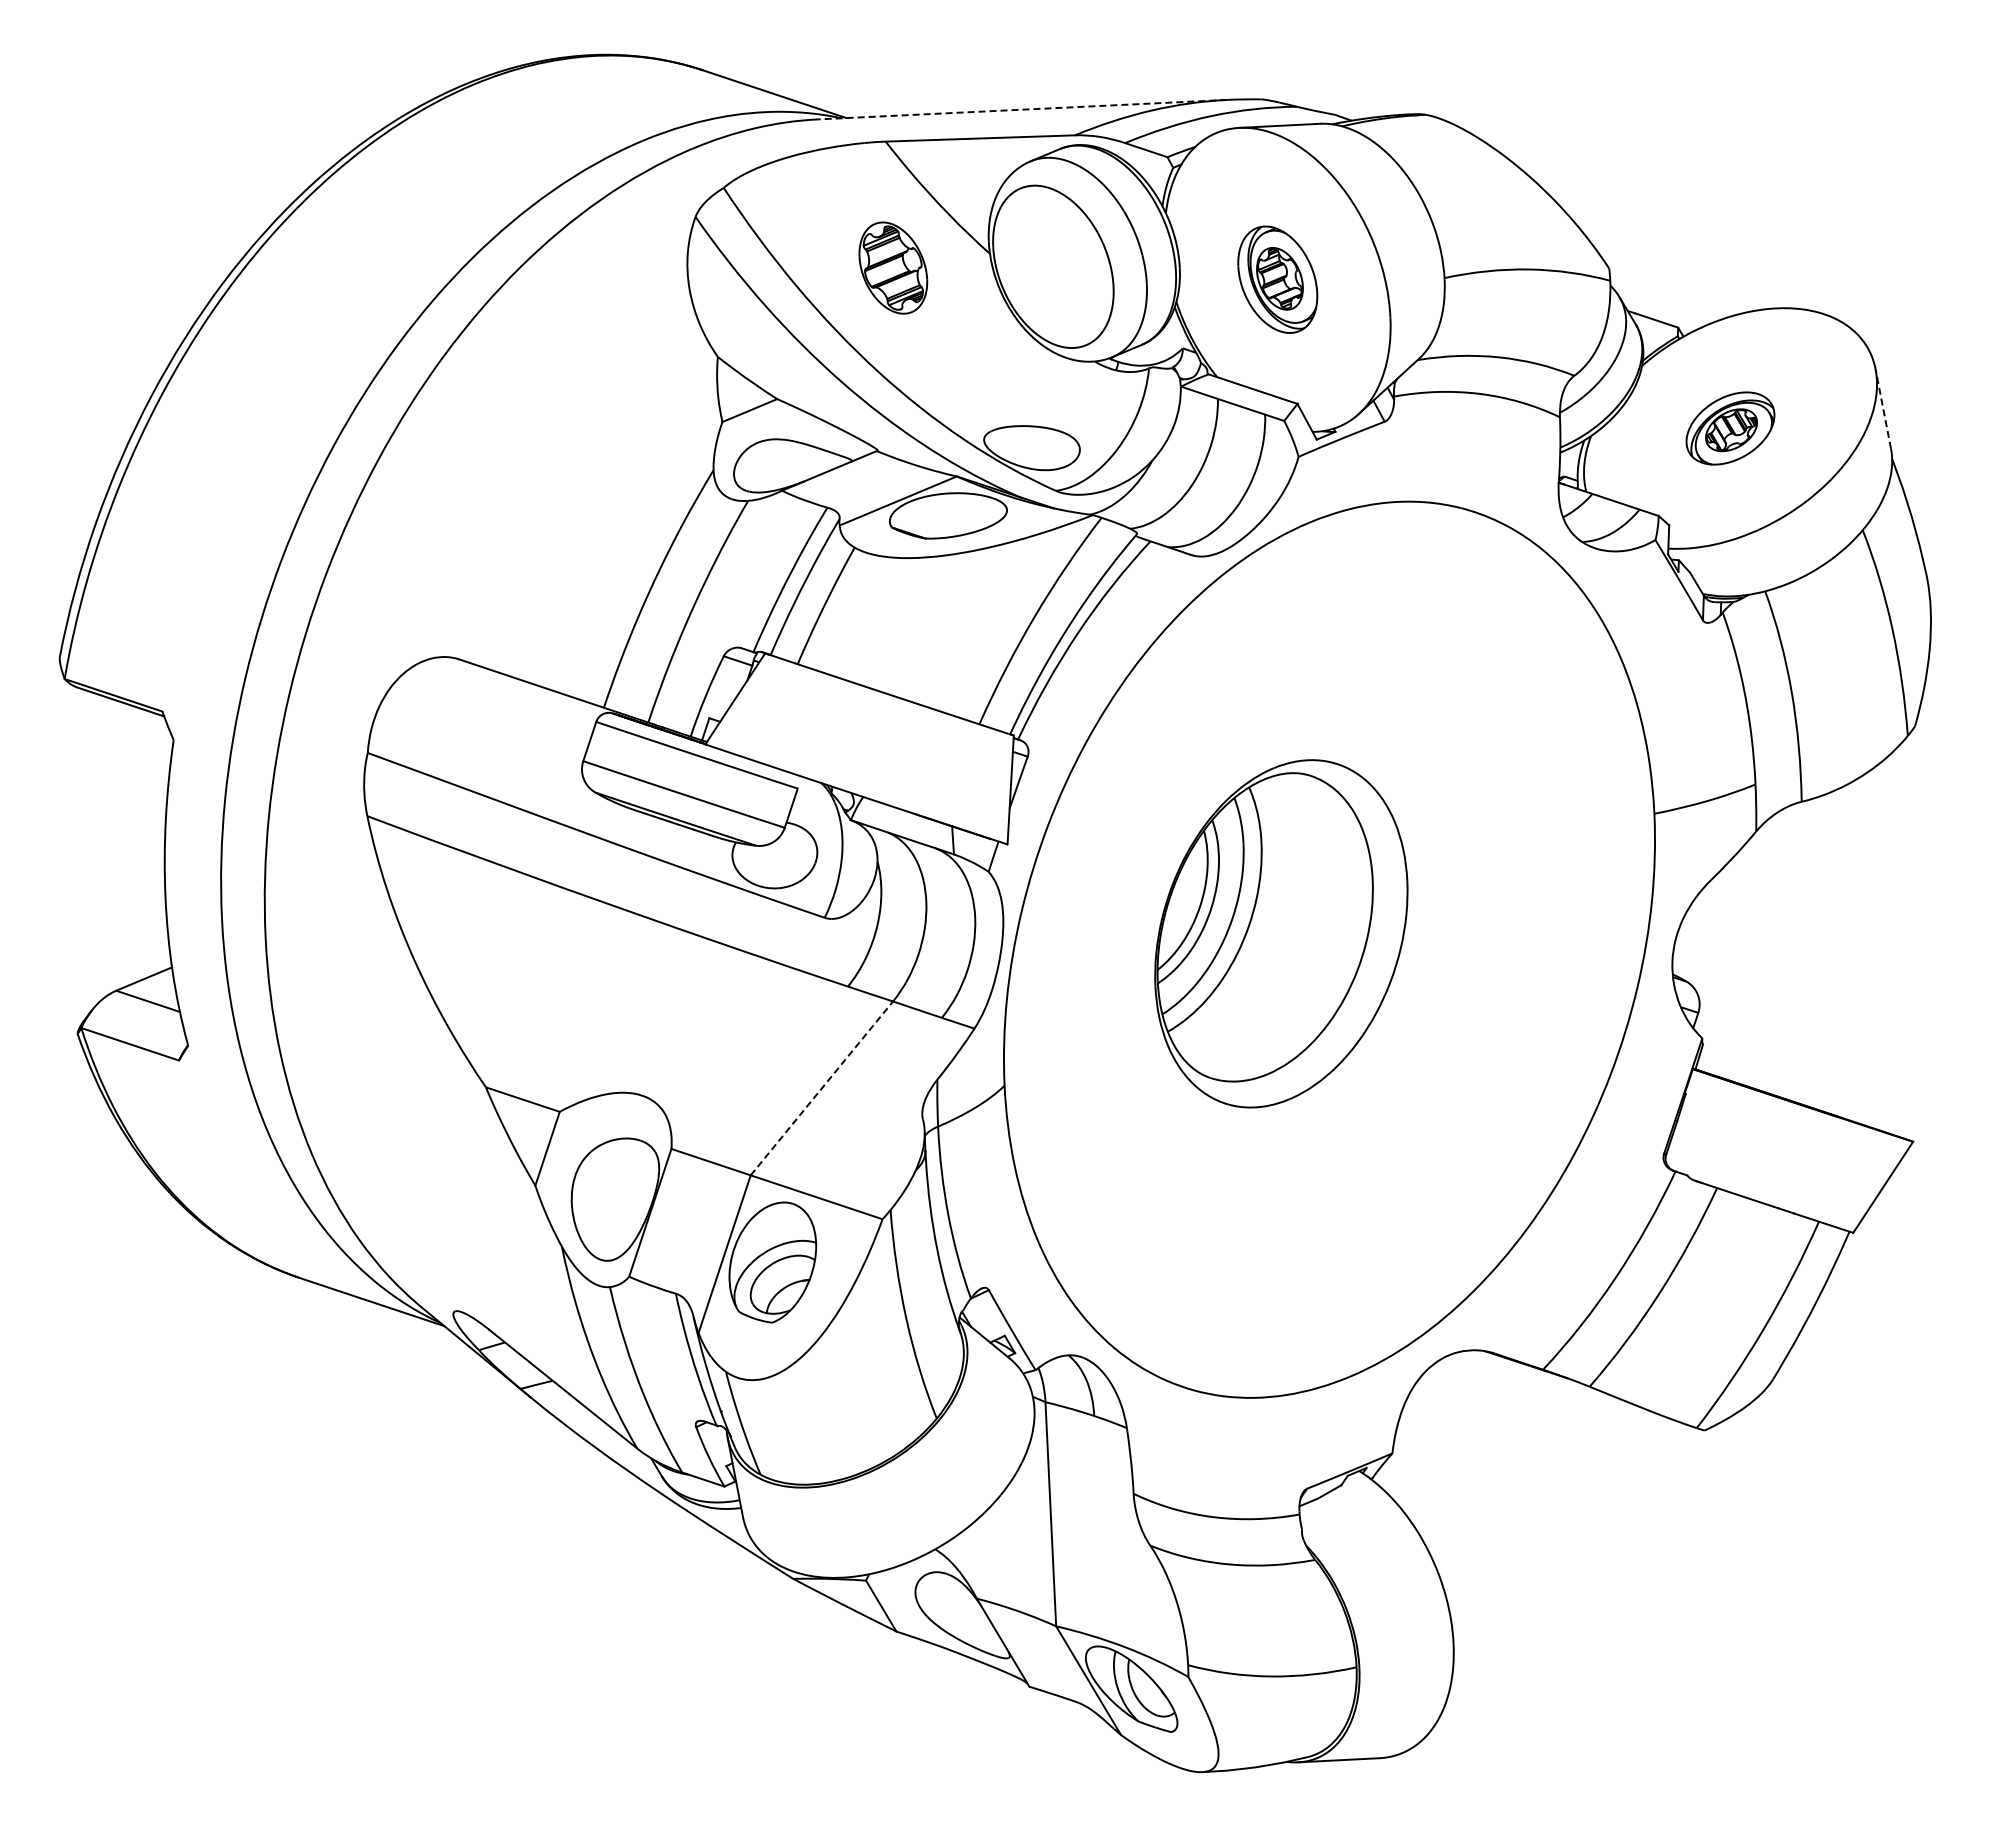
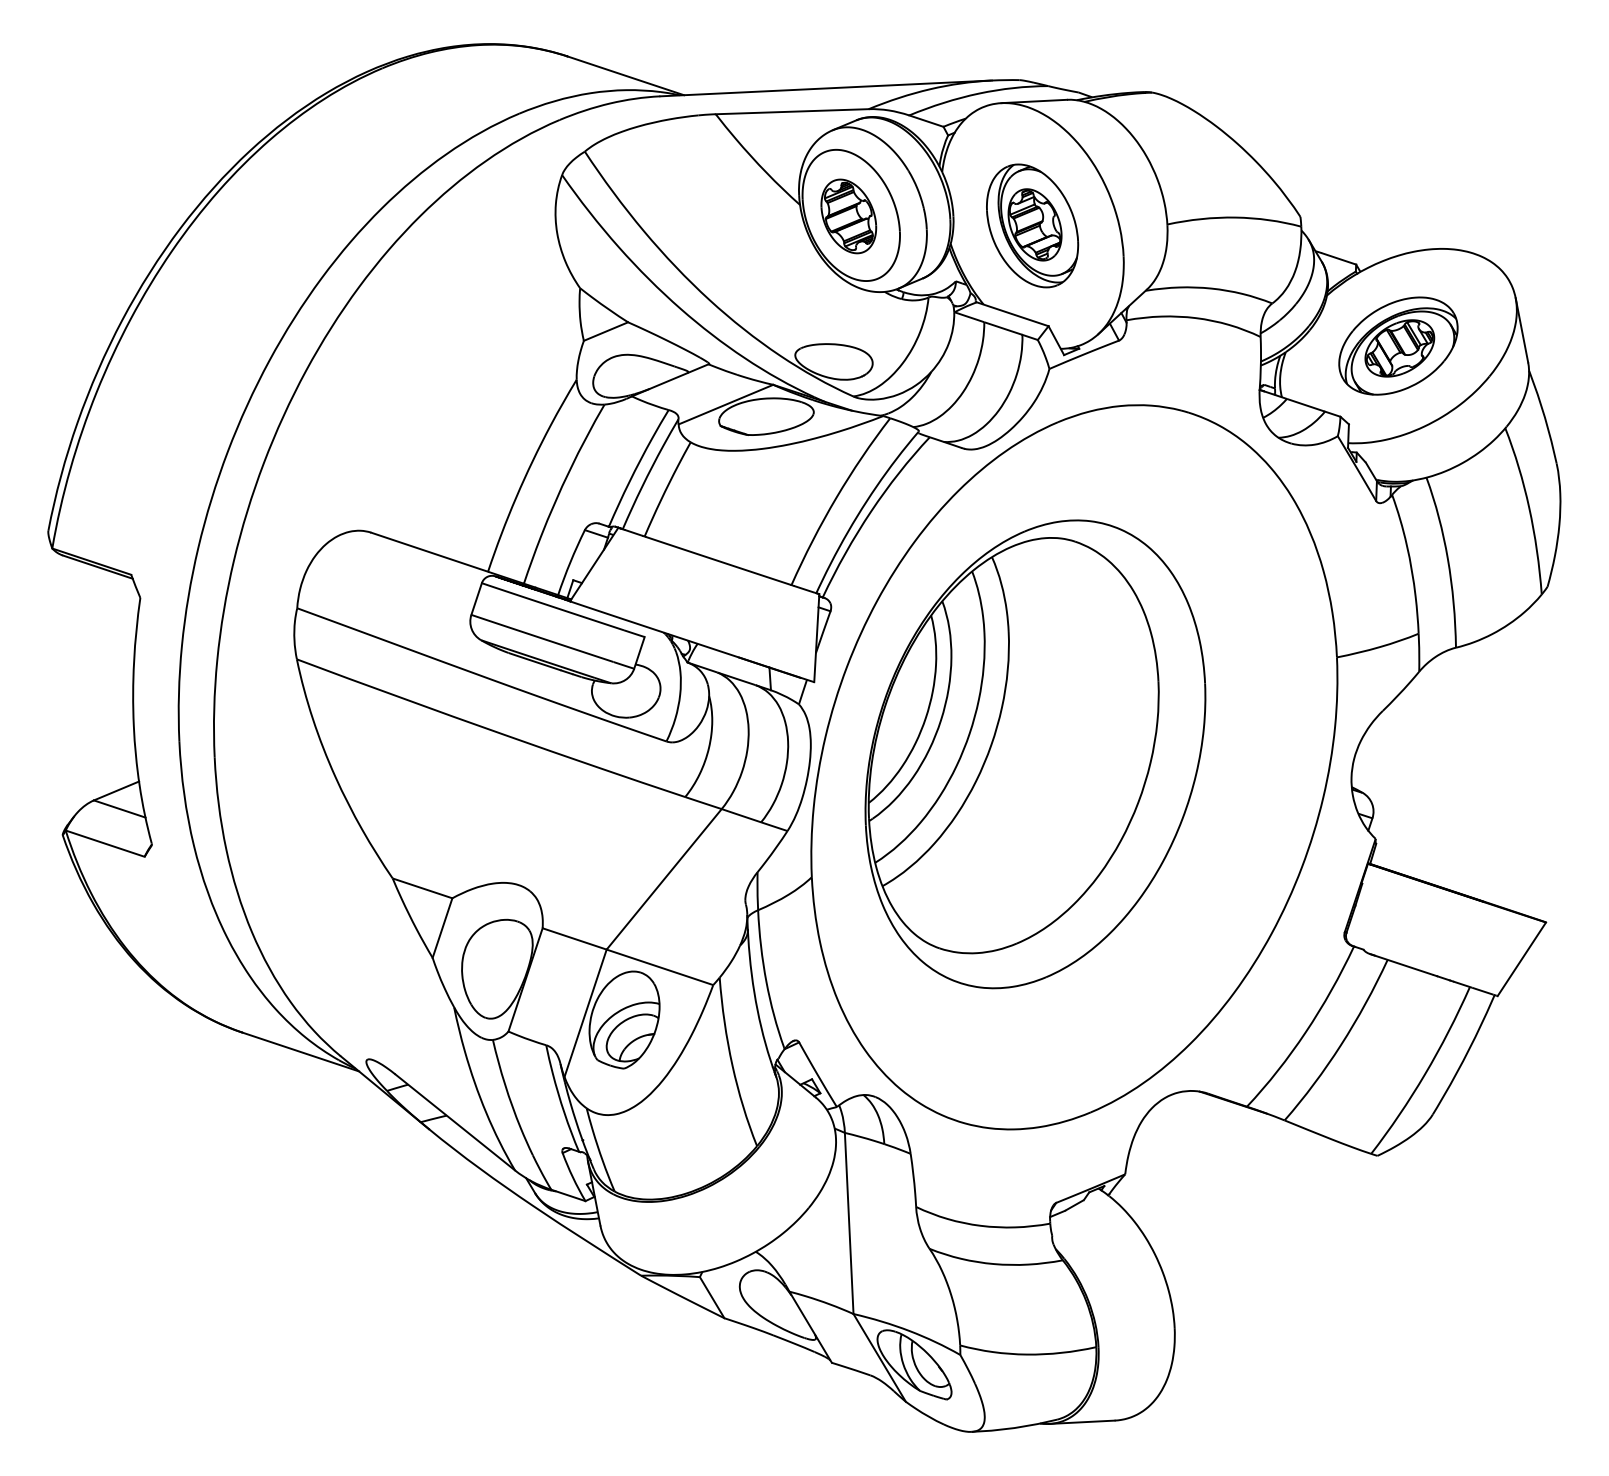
line: (1021, 109) -> (825, 88), dashed -> solid
part: (893, 267) -> (848, 215), moved
part: (1277, 279) -> (1032, 225), size x1.43
line: (1883, 408) -> (1522, 329), dashed -> solid
part: (1730, 428) -> (1398, 346), size x1.67
part: (1281, 933) -> (1035, 754), size x1.67
line: (822, 1088) -> (664, 879), dashed -> solid

